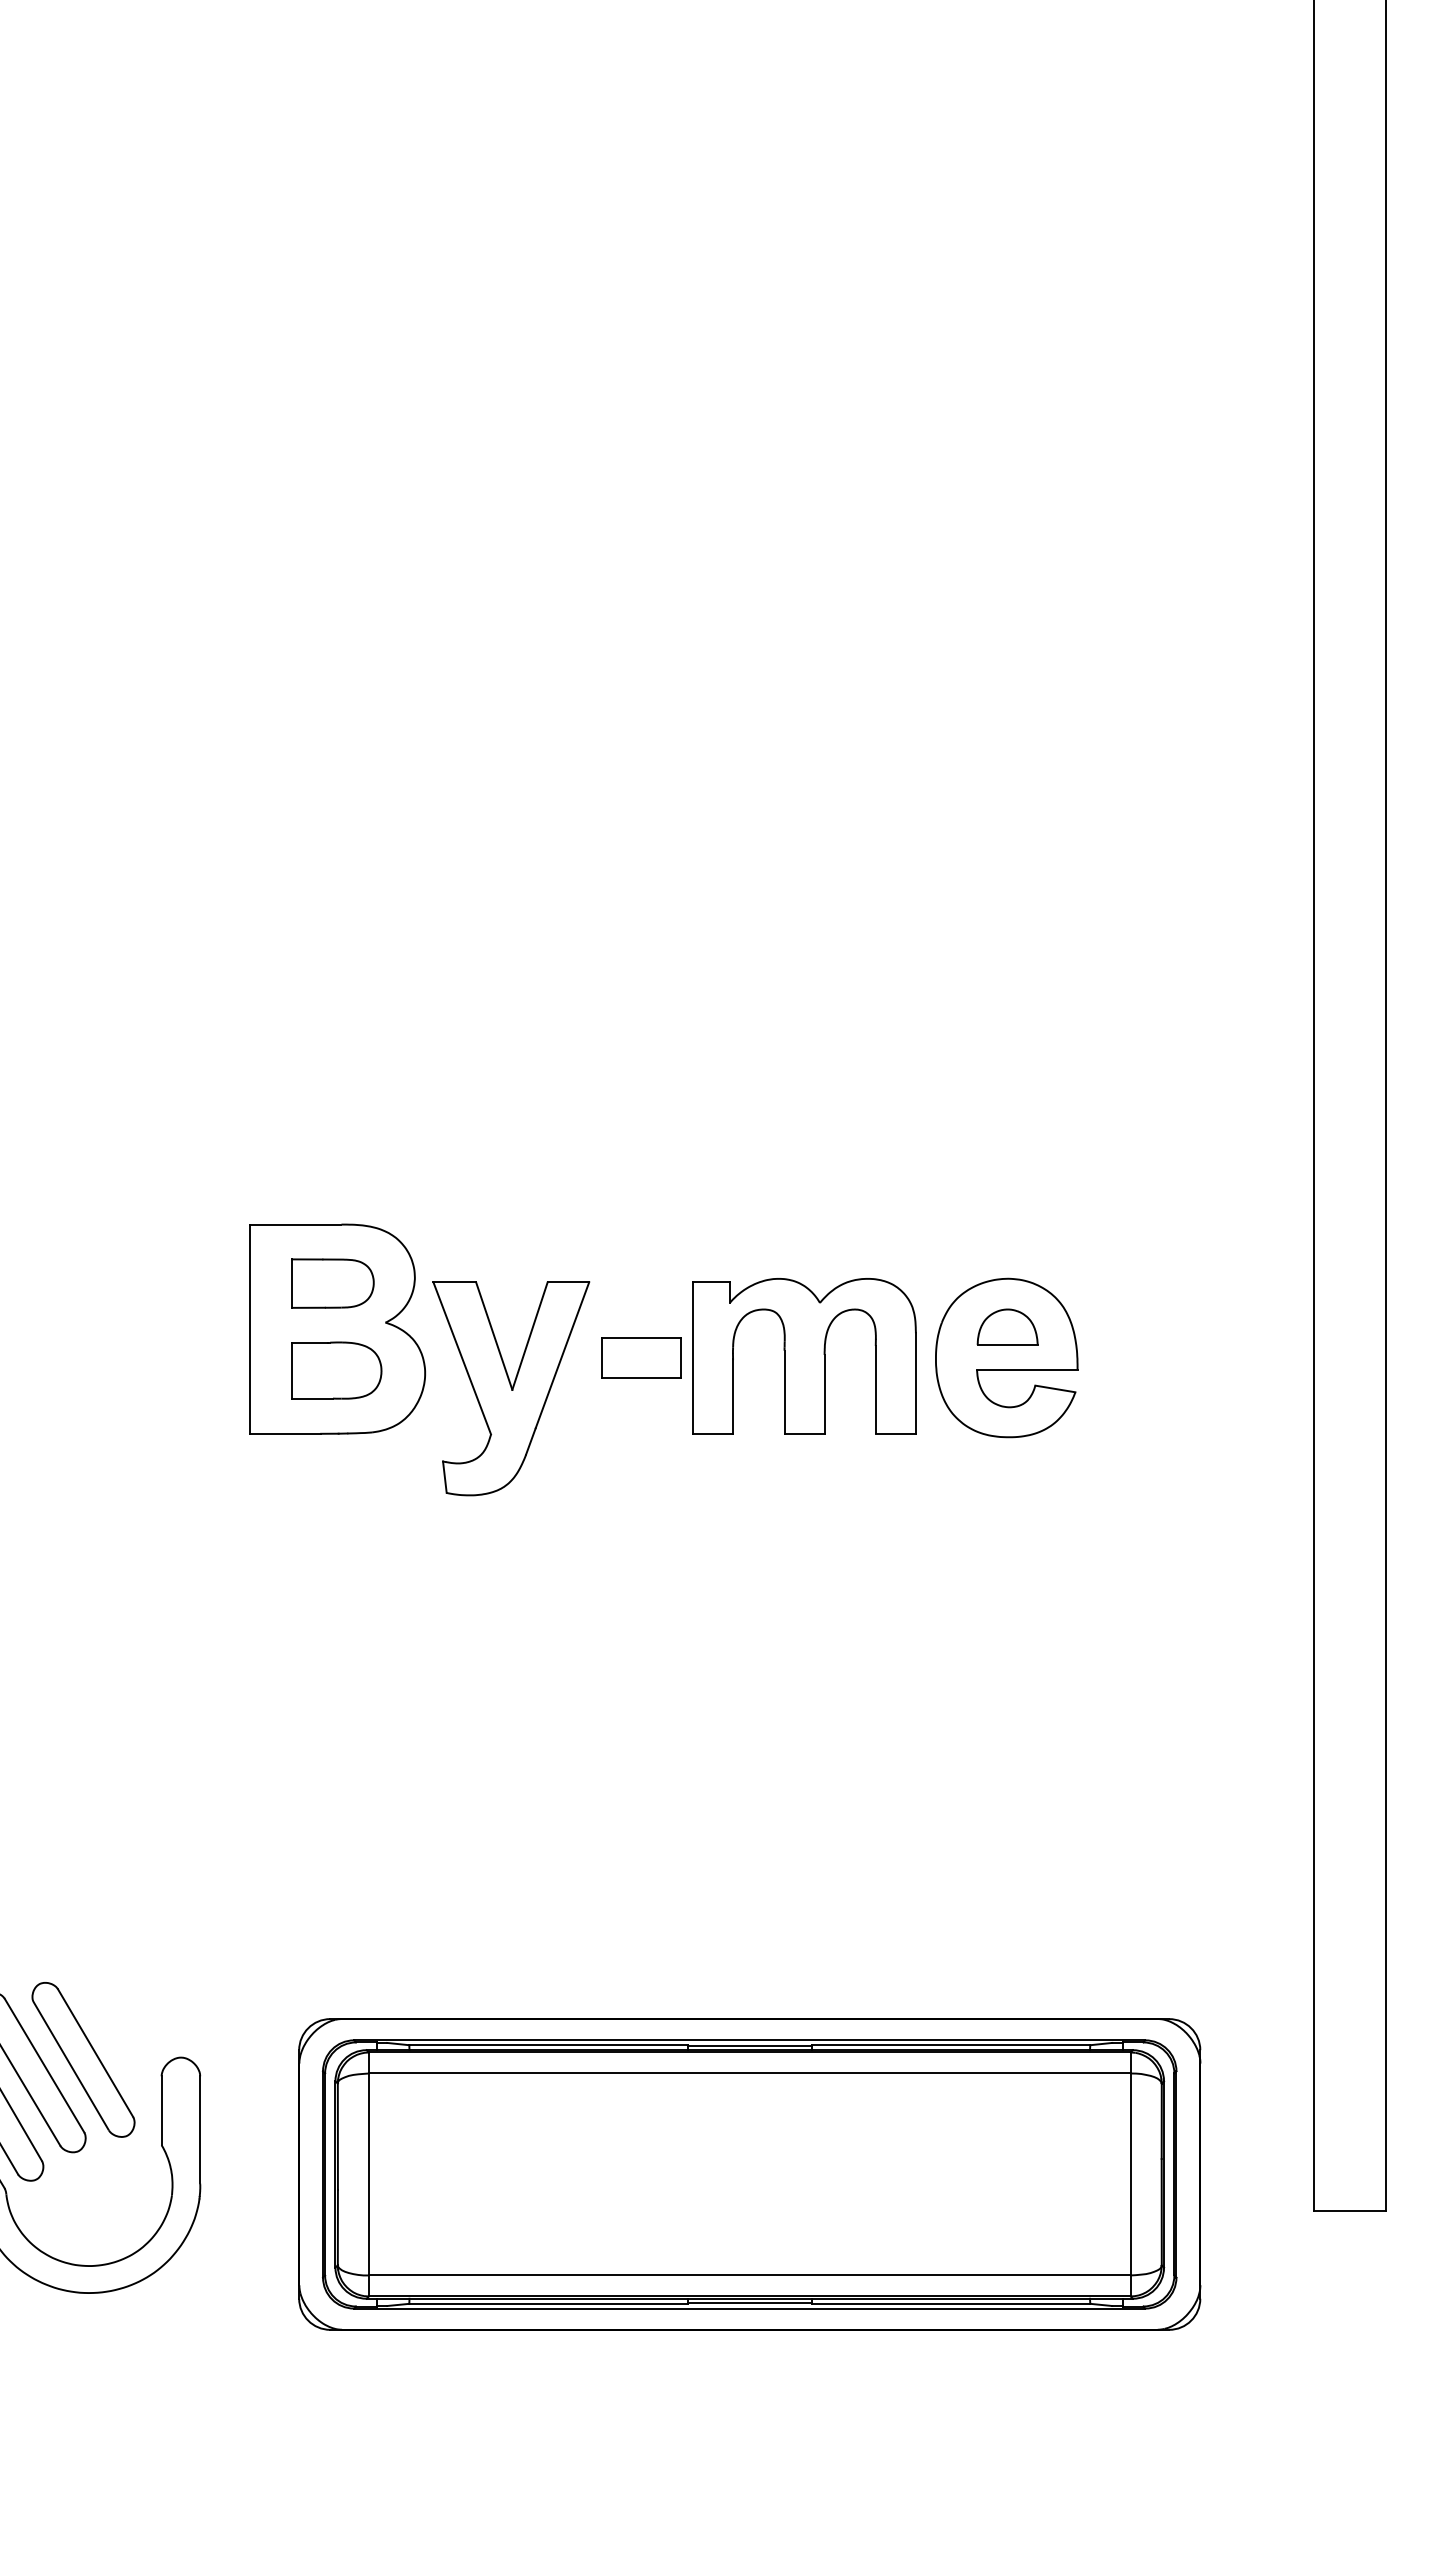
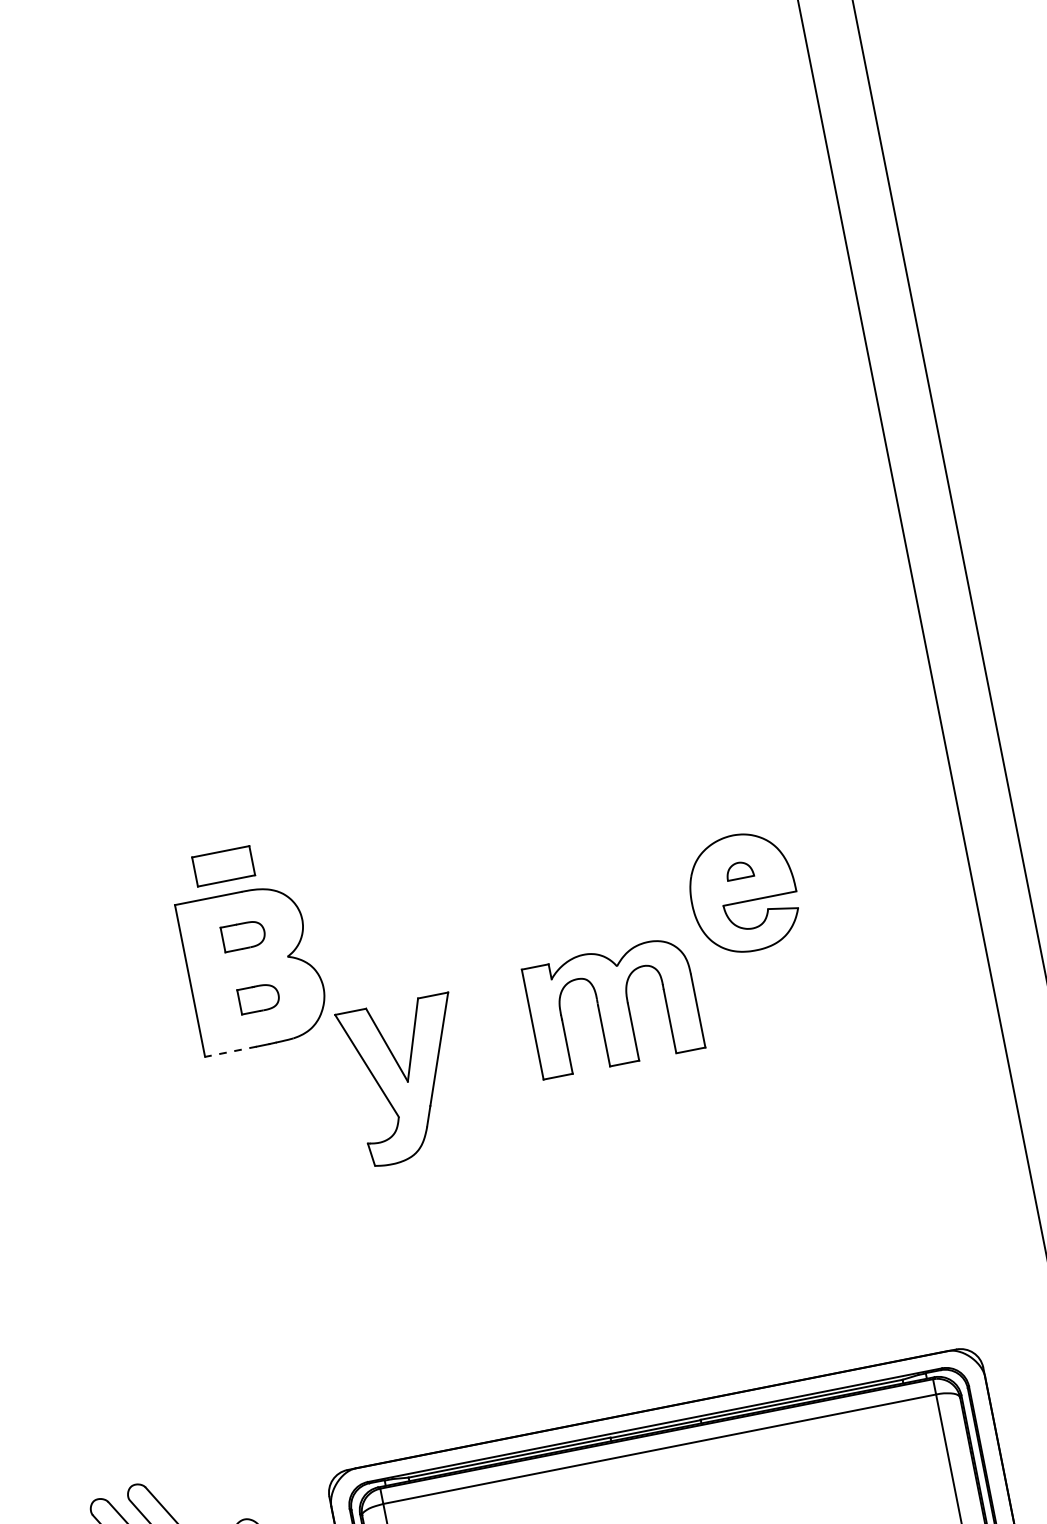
part: (332, 1283) -> (243, 935), size x0.7
part: (1007, 1326) -> (739, 870), size x0.6
part: (804, 1356) -> (613, 1007), moved
part: (641, 1357) -> (223, 865), moved
part: (336, 1370) -> (258, 998), size x0.6
part: (511, 1388) -> (407, 1080), moved
line: (285, 1433) -> (230, 1051), solid -> dashed

